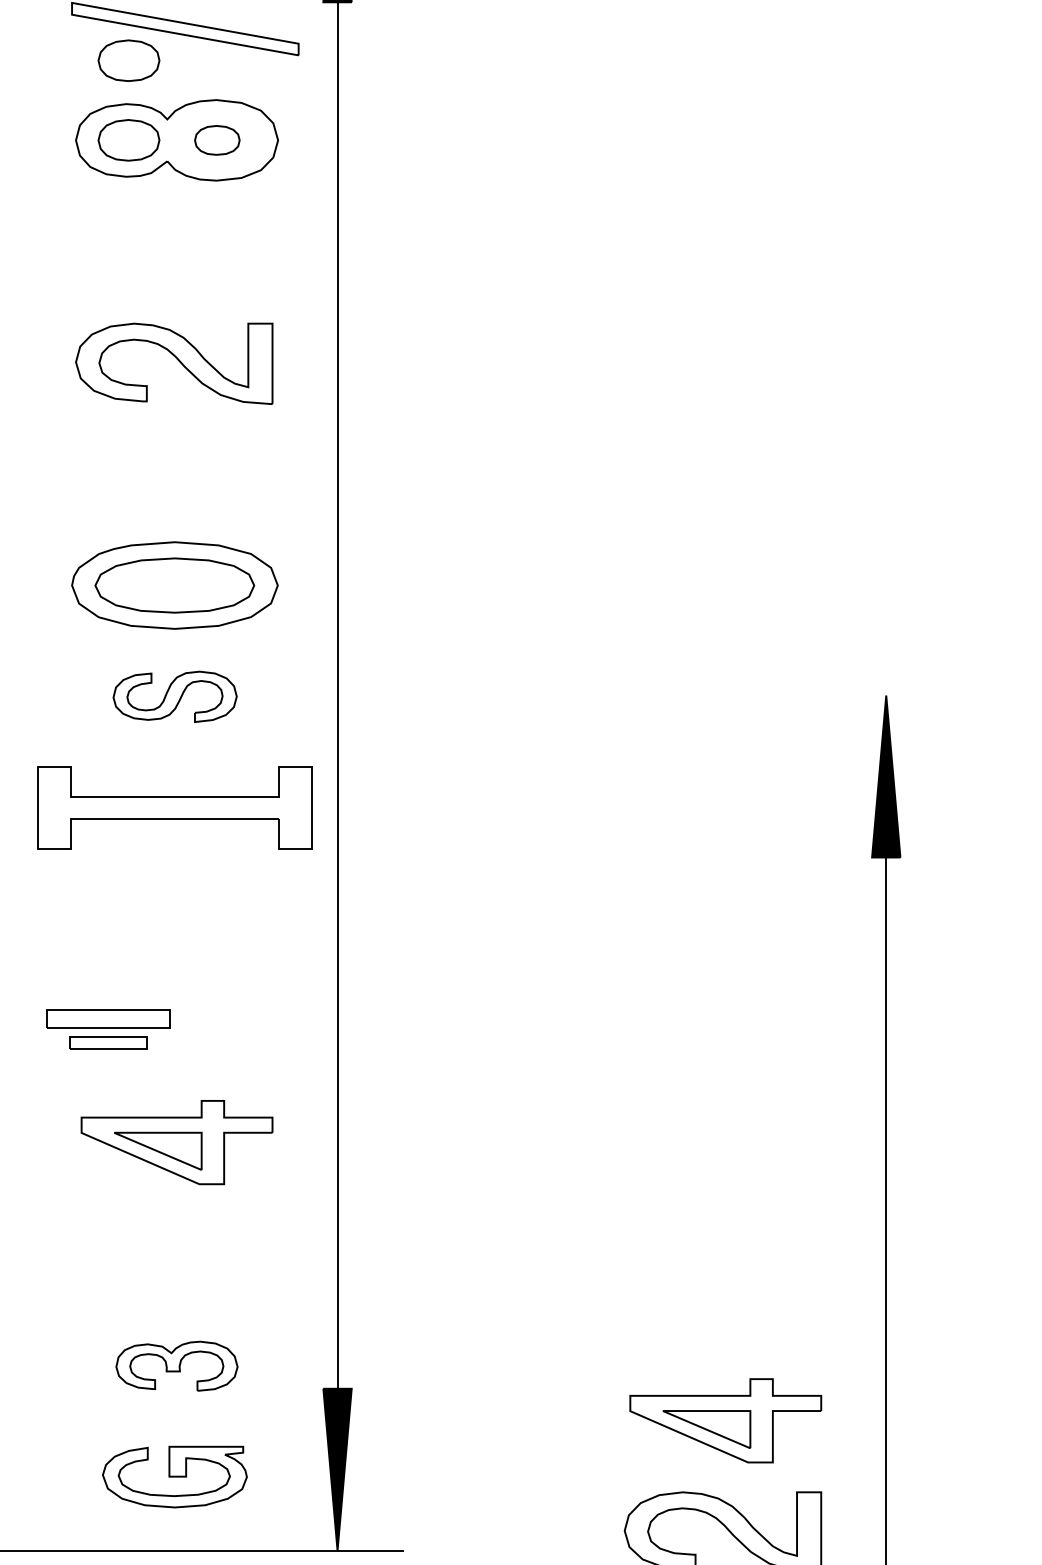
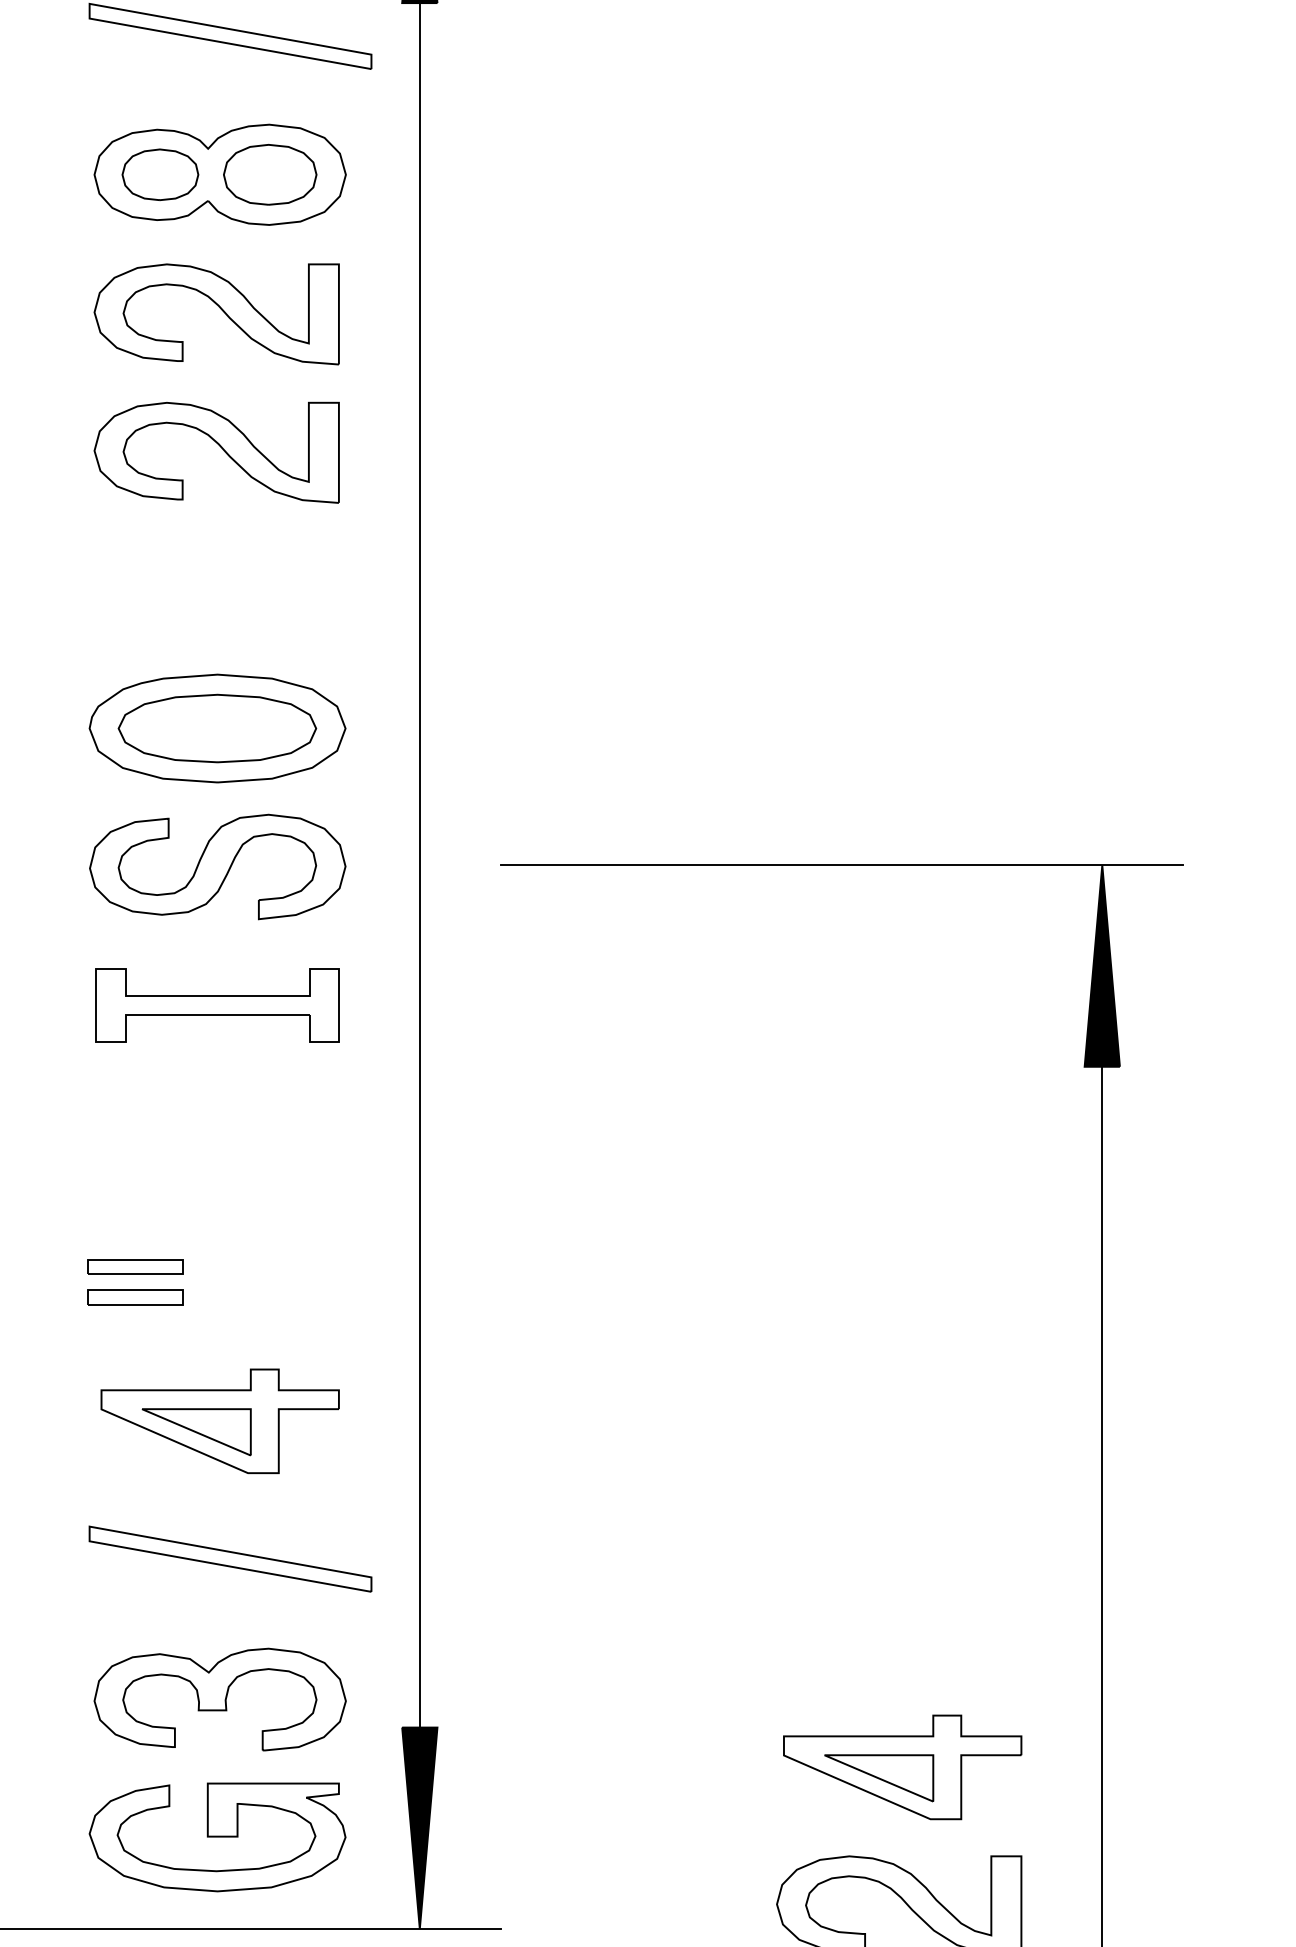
part: (129, 60) -> (160, 75), removed
part: (217, 140) -> (270, 174), size x1.67
part: (177, 248) -> (220, 309), added
line: (677, 695) -> (842, 865), added
part: (174, 696) -> (217, 866), size x1.67
part: (174, 808) -> (217, 1005), size x0.71
part: (108, 1018) -> (135, 1266), size x0.62
part: (185, 1252) -> (230, 1558), added
part: (176, 1366) -> (219, 1699), size x1.67
part: (174, 1477) -> (217, 1837), size x1.43

